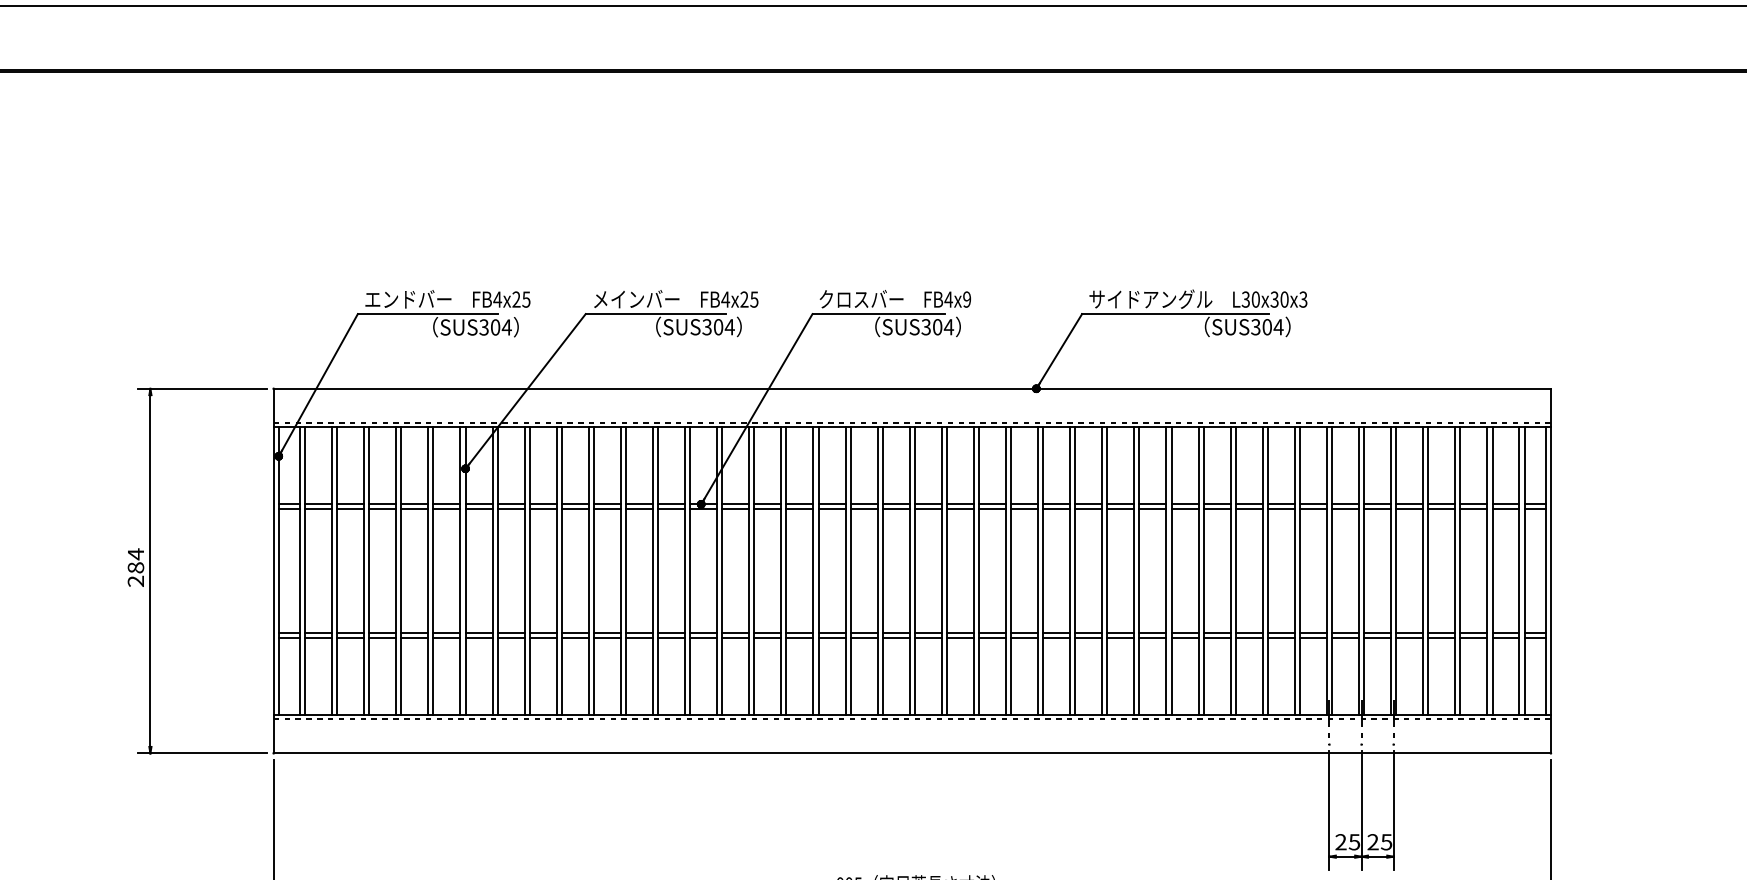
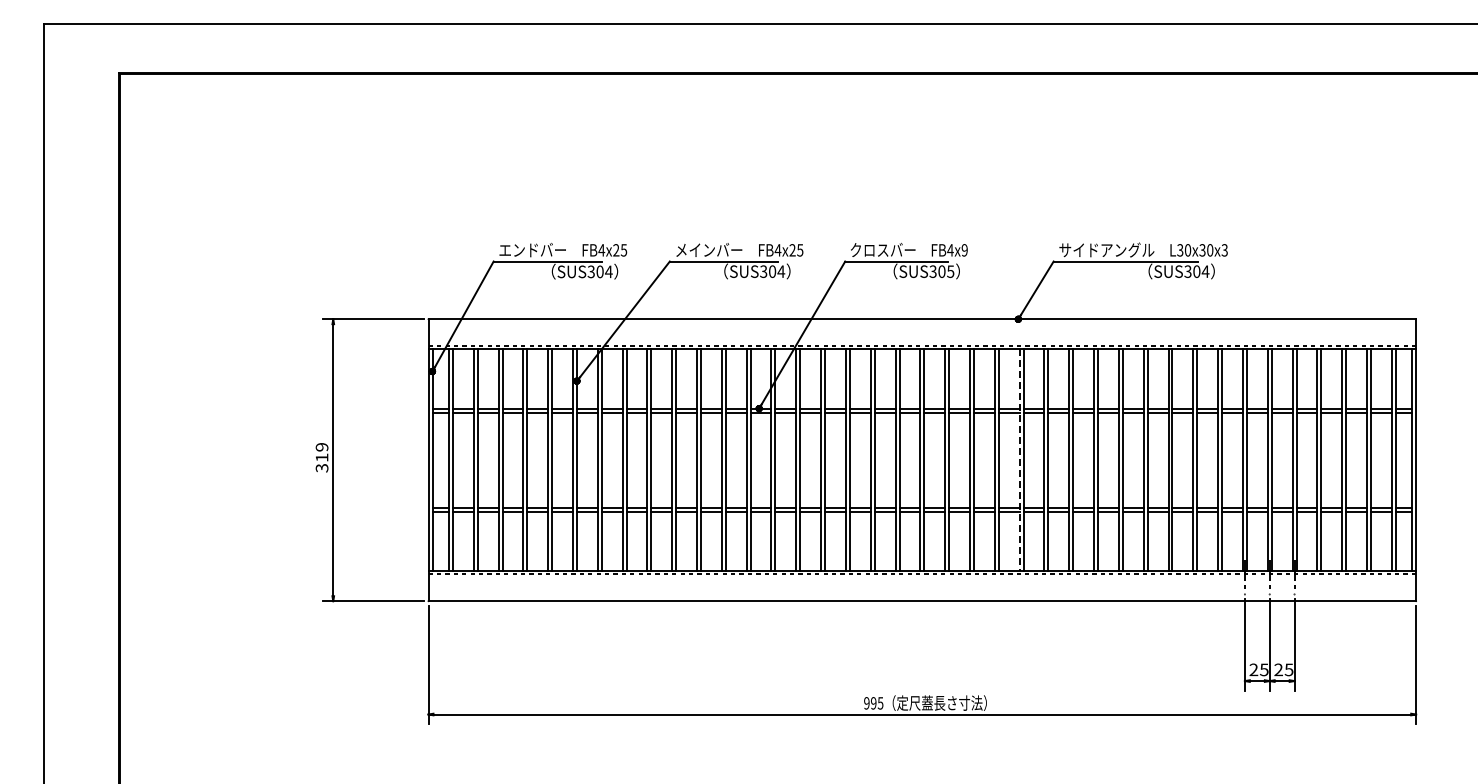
text: (948, 326) -> (950, 271), SUS304 -> SUS305
text: (135, 567) -> (321, 457), 284 -> 319
line: (1037, 571) -> (1019, 460), solid -> dashed

